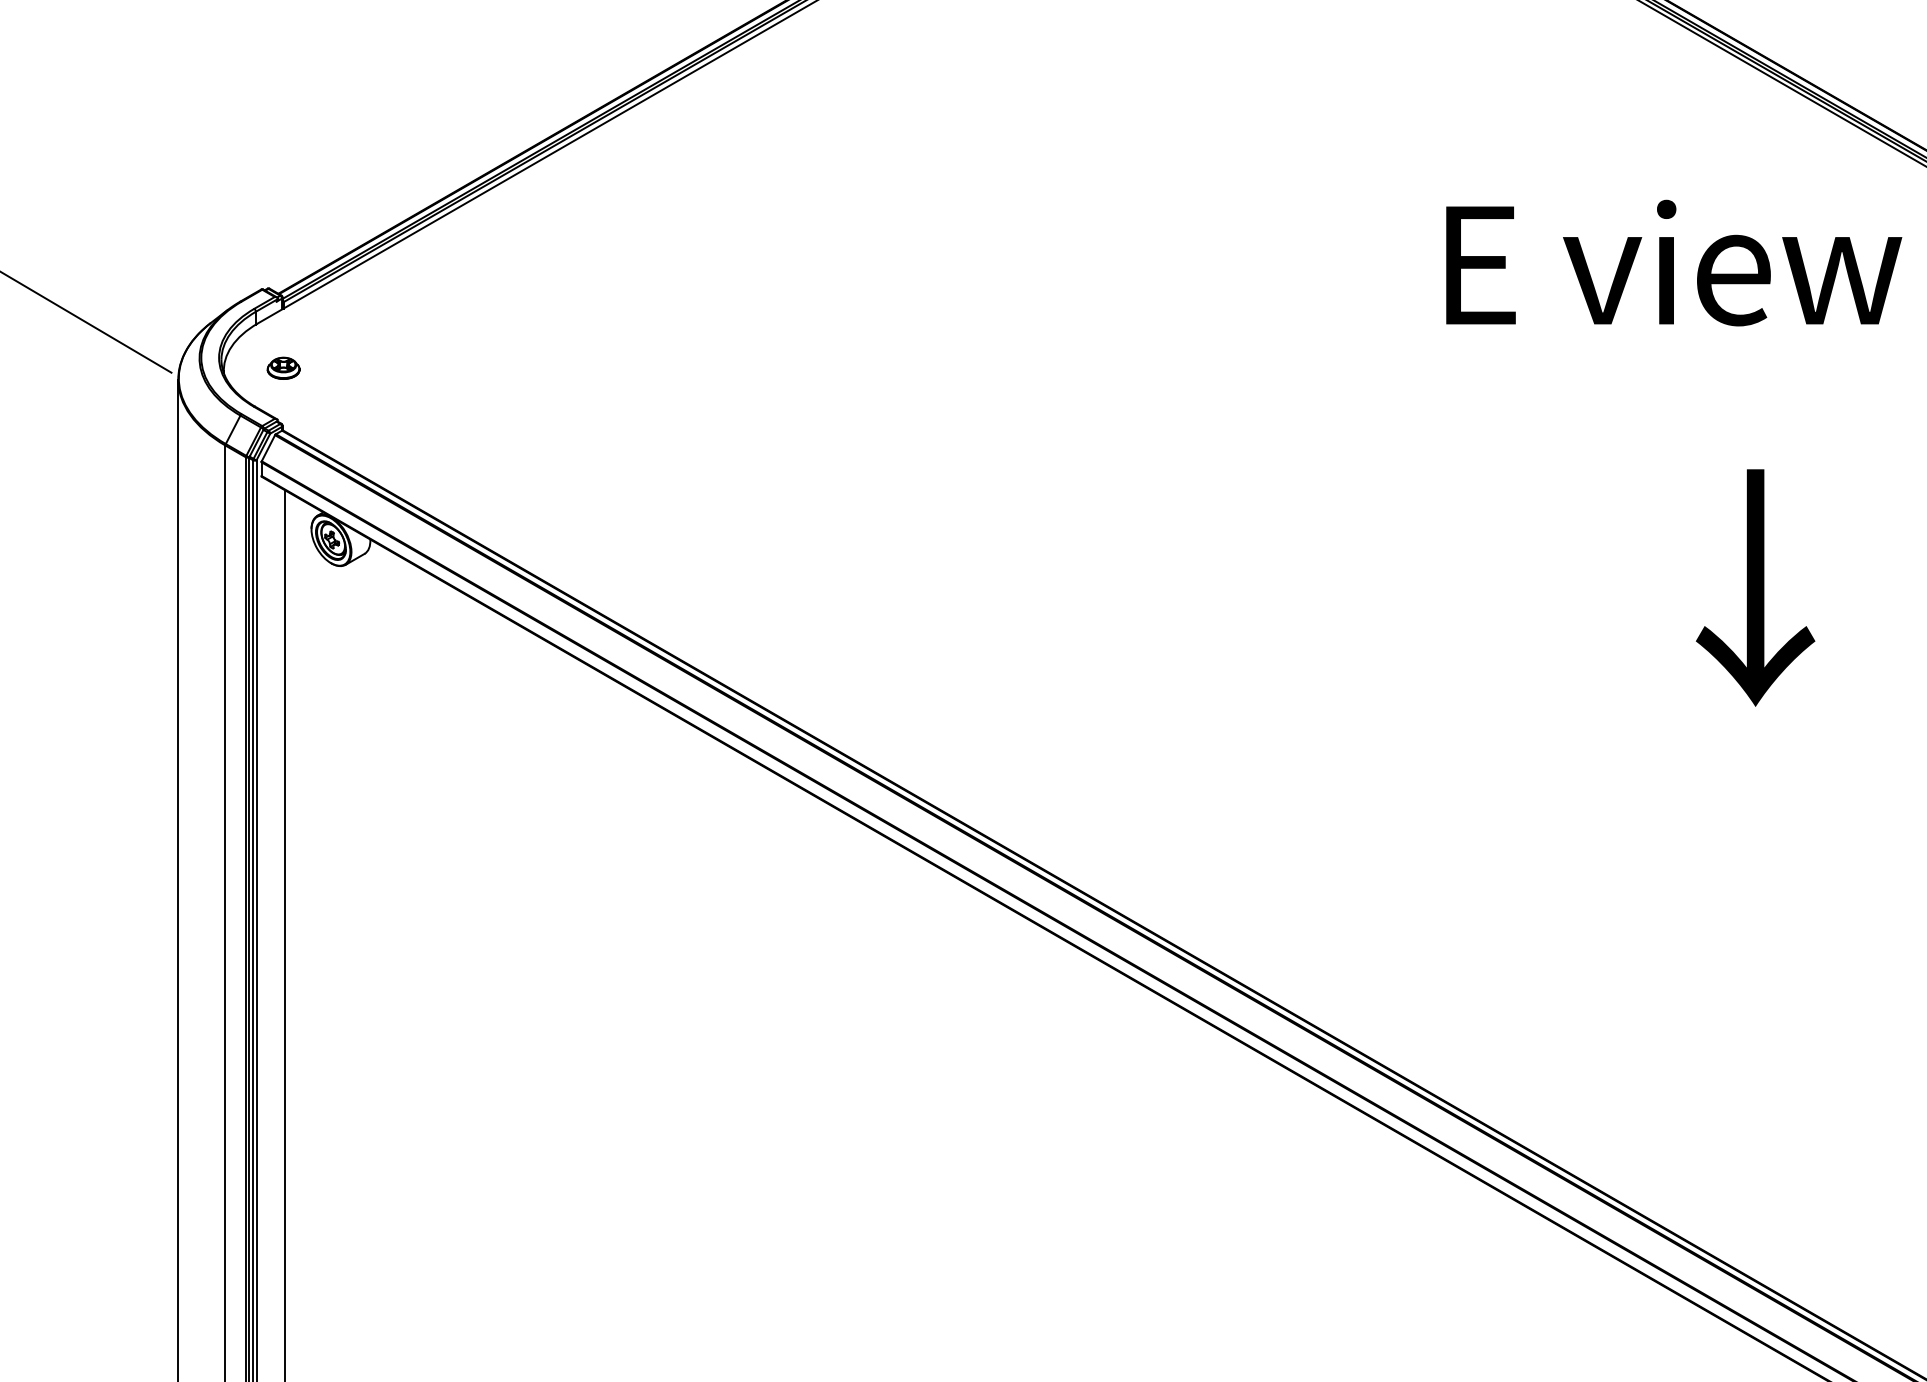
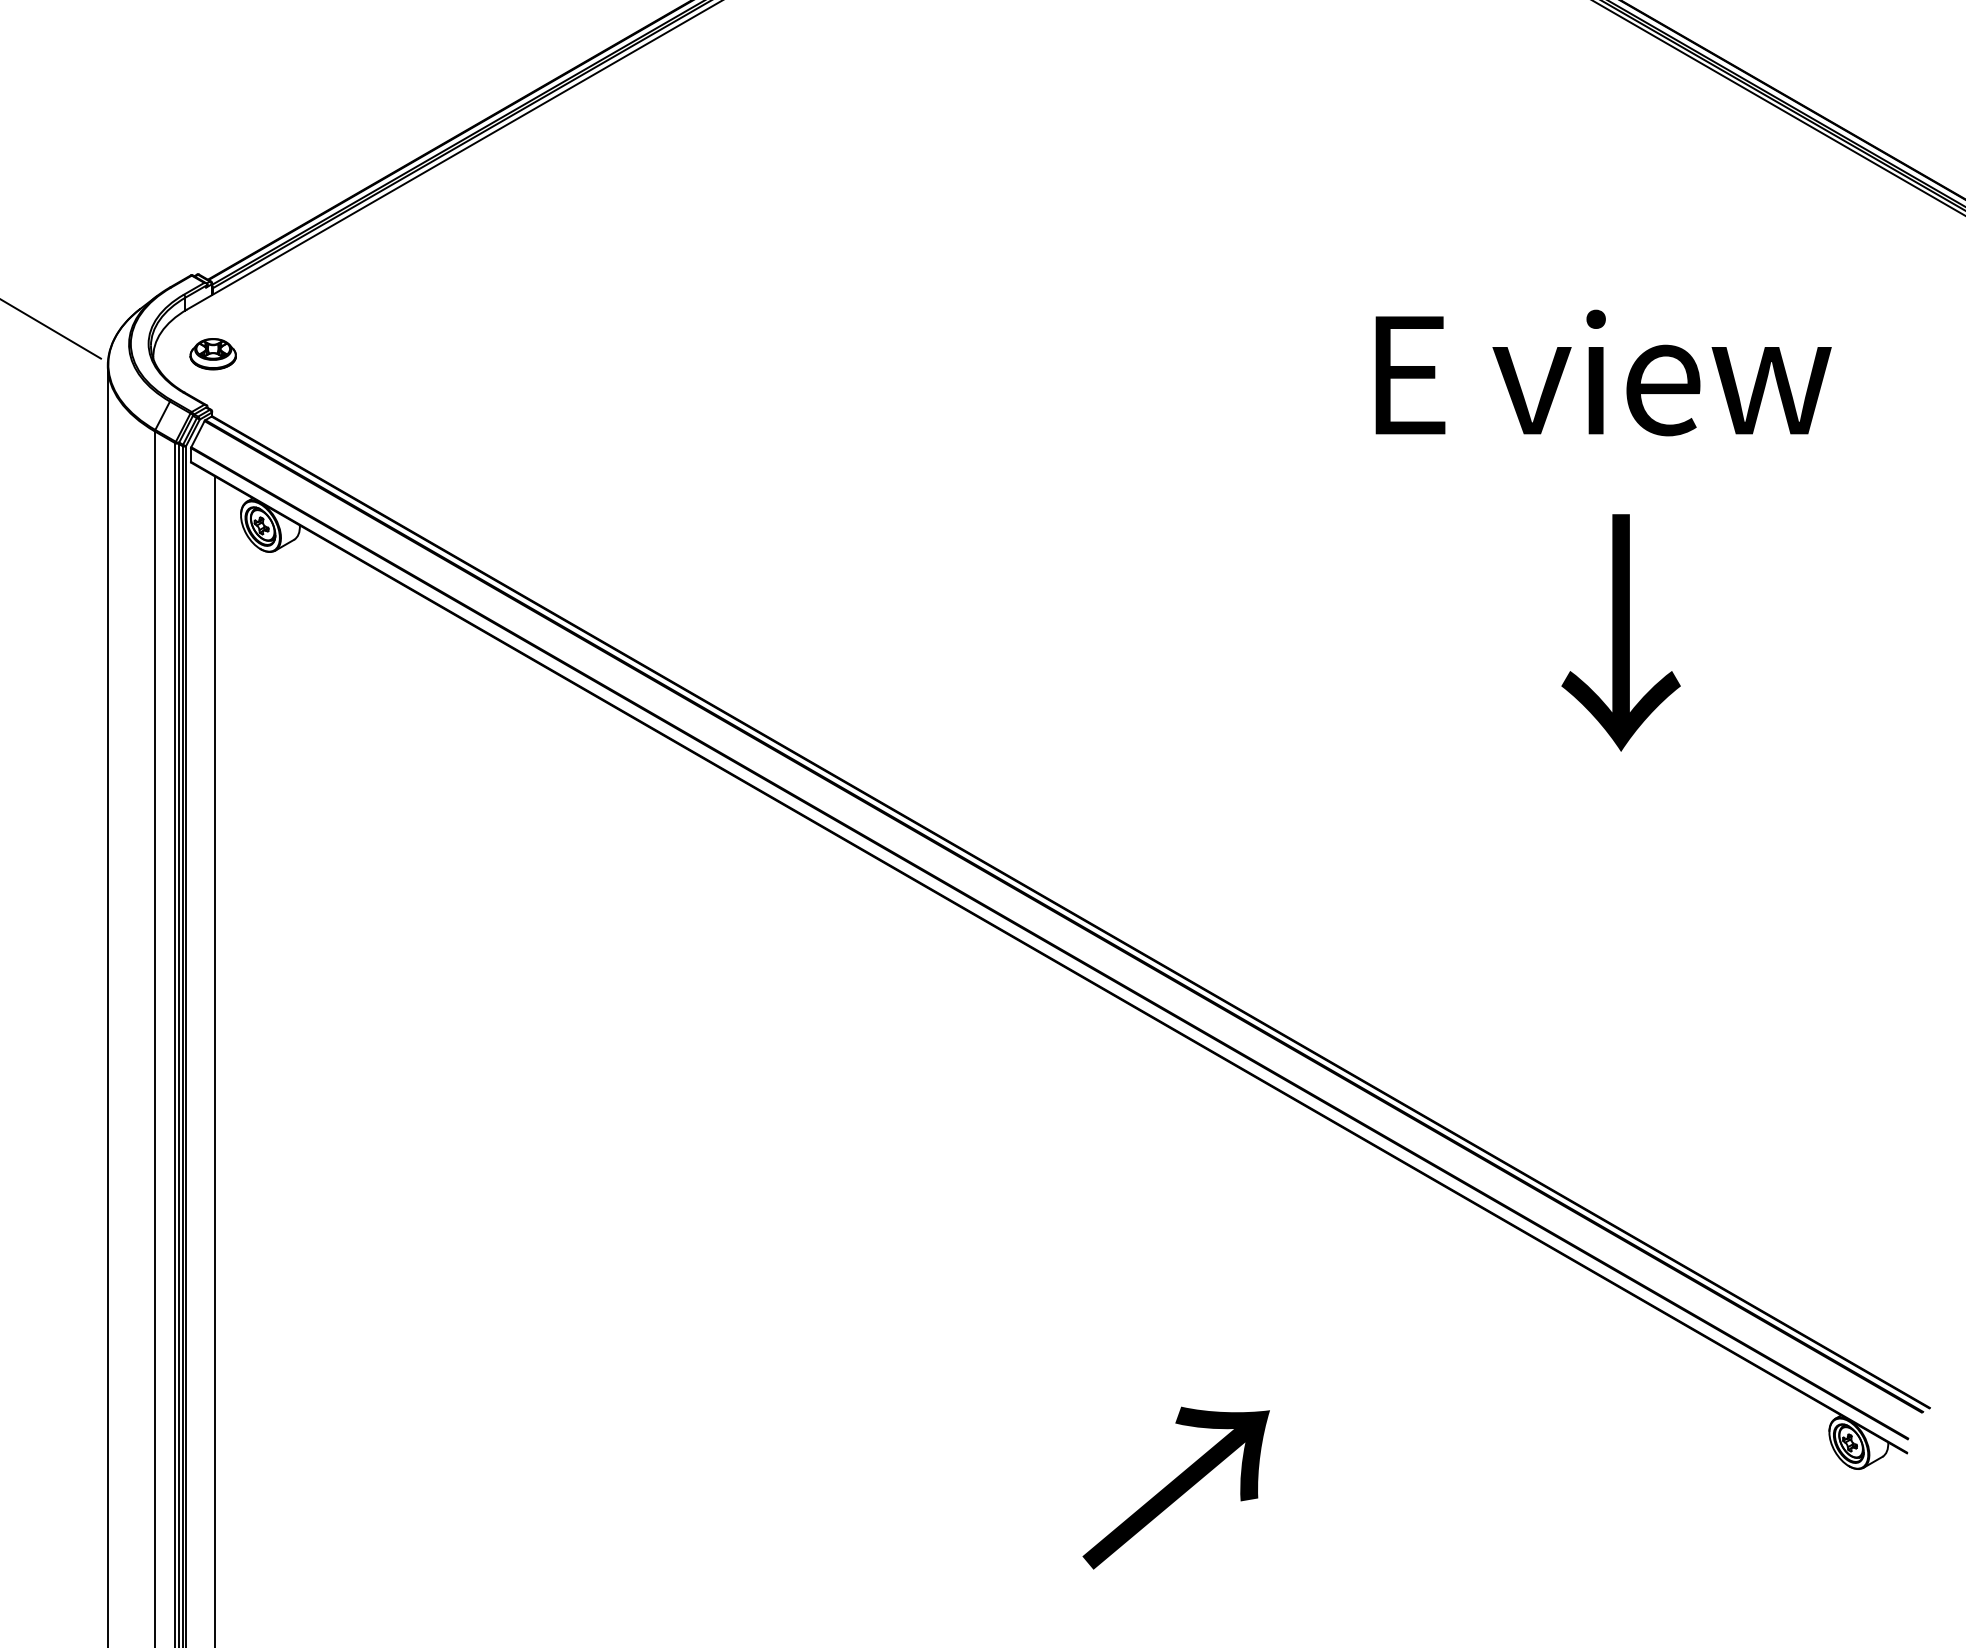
text: (1673, 262) -> (1603, 372), moved
part: (282, 368) -> (212, 354), size x1.43
text: (1754, 587) -> (1620, 632), moved

